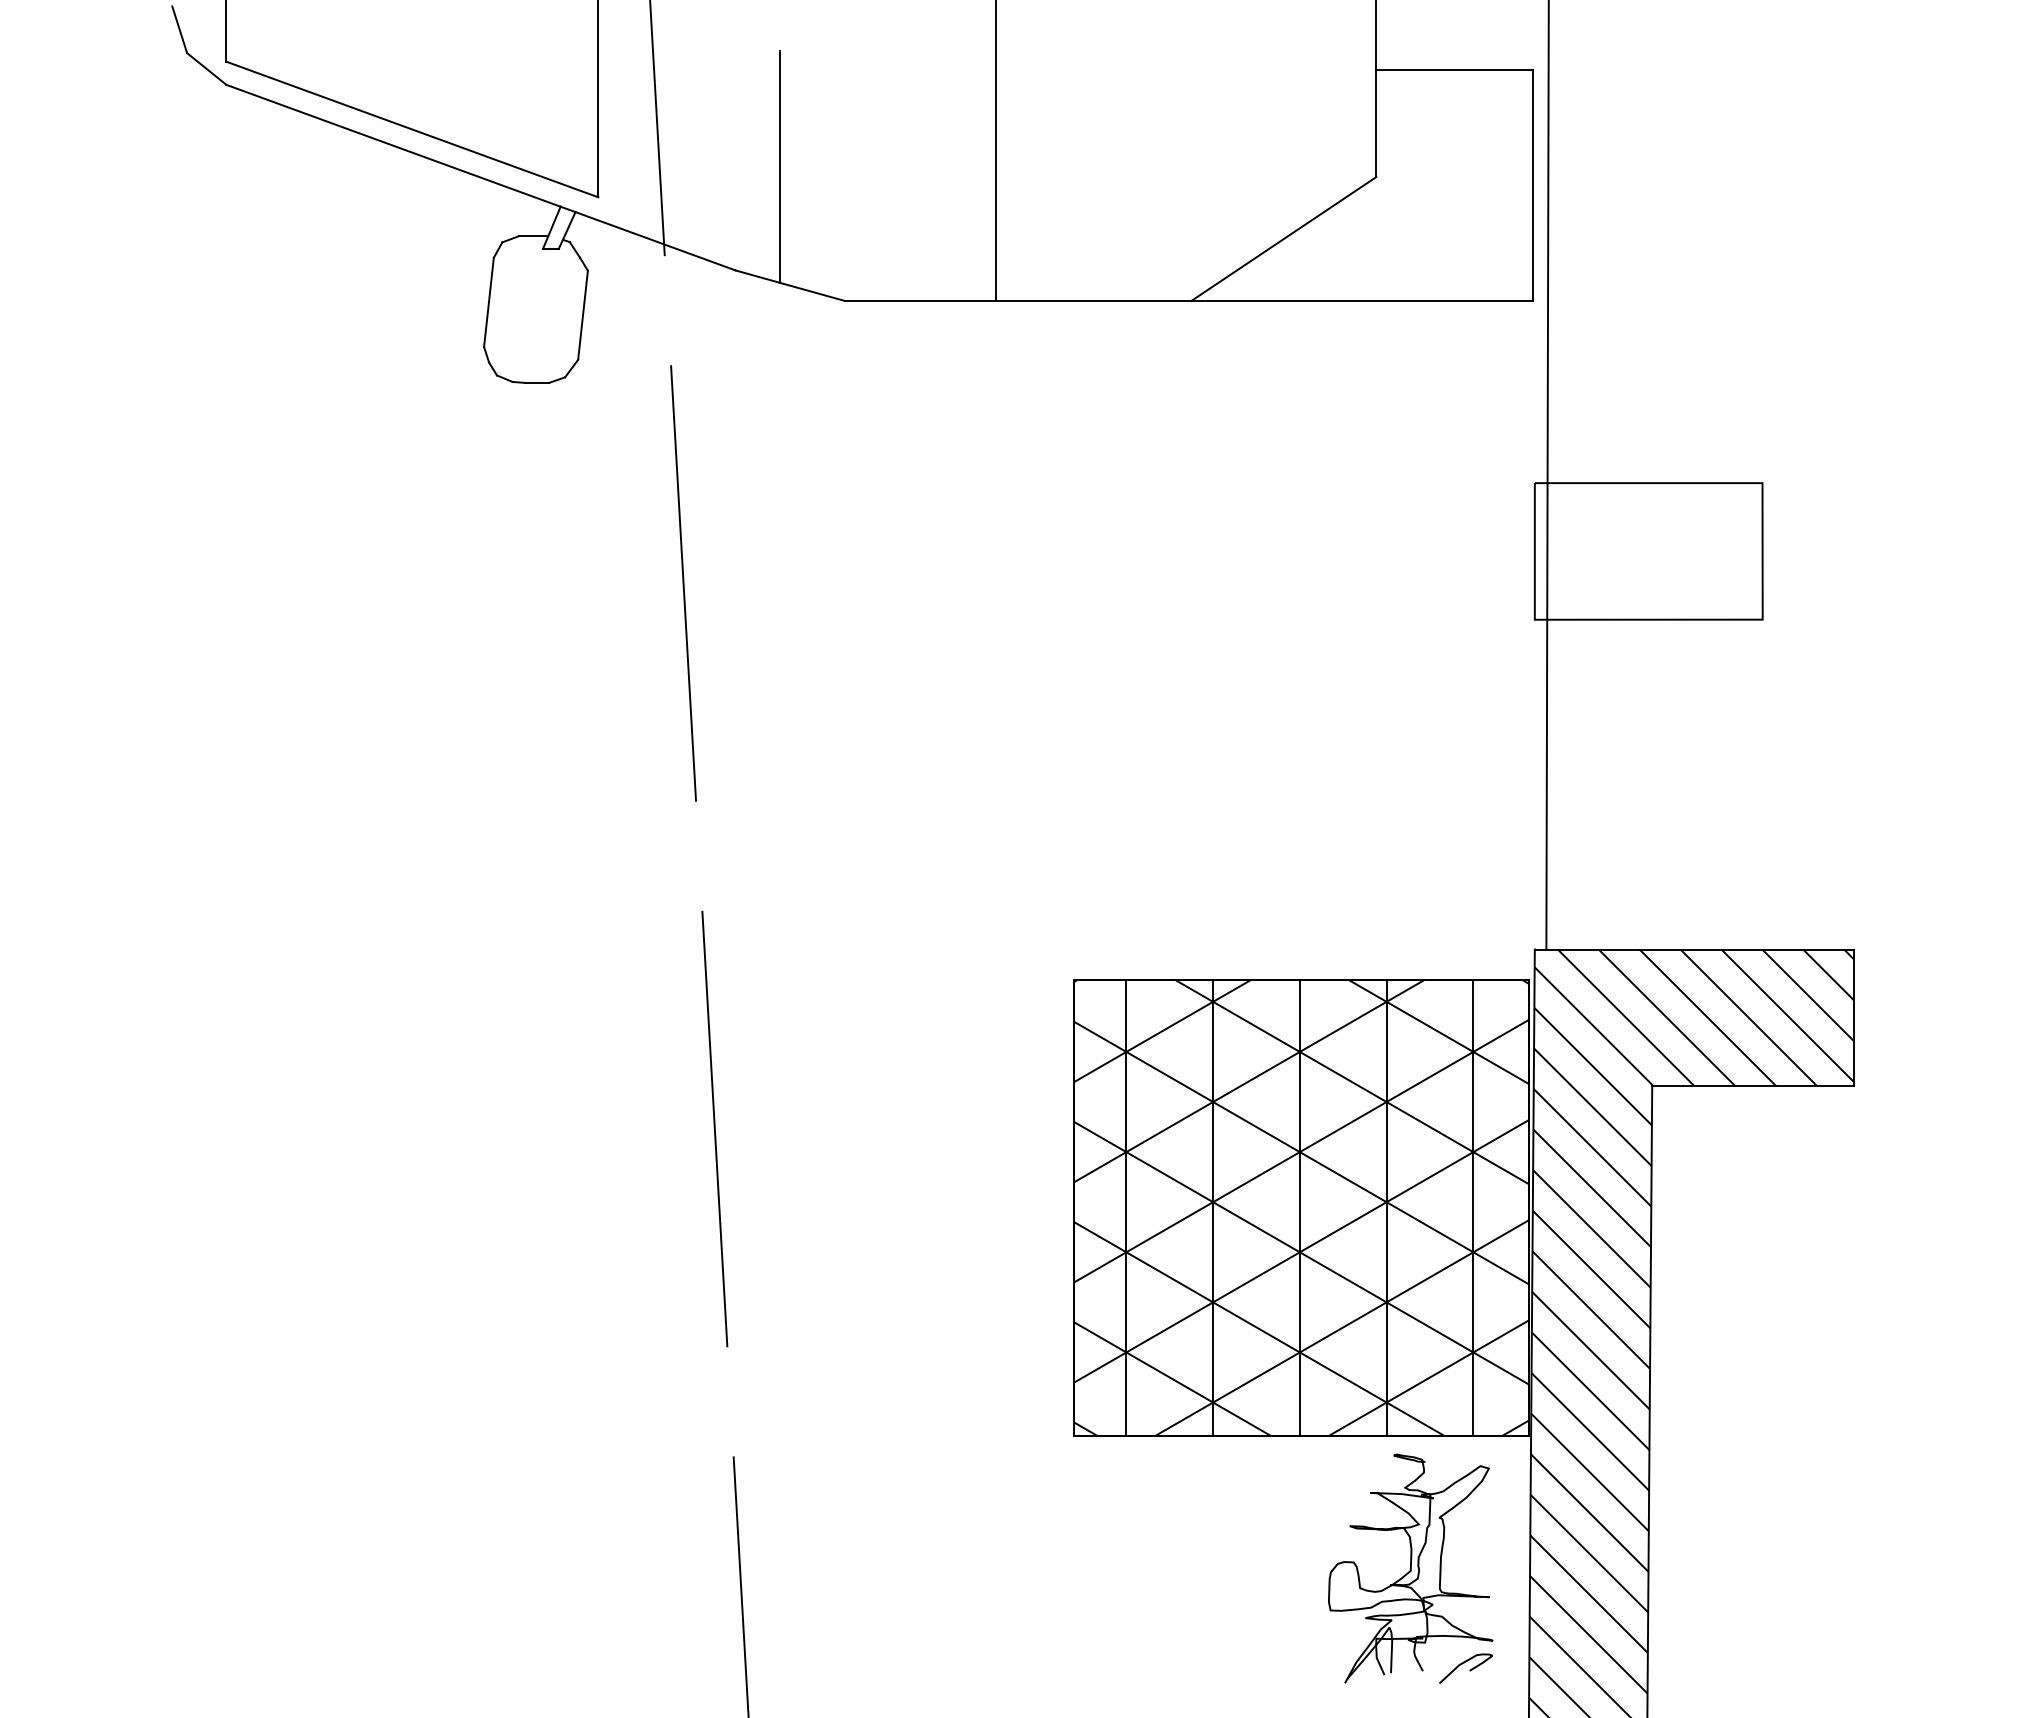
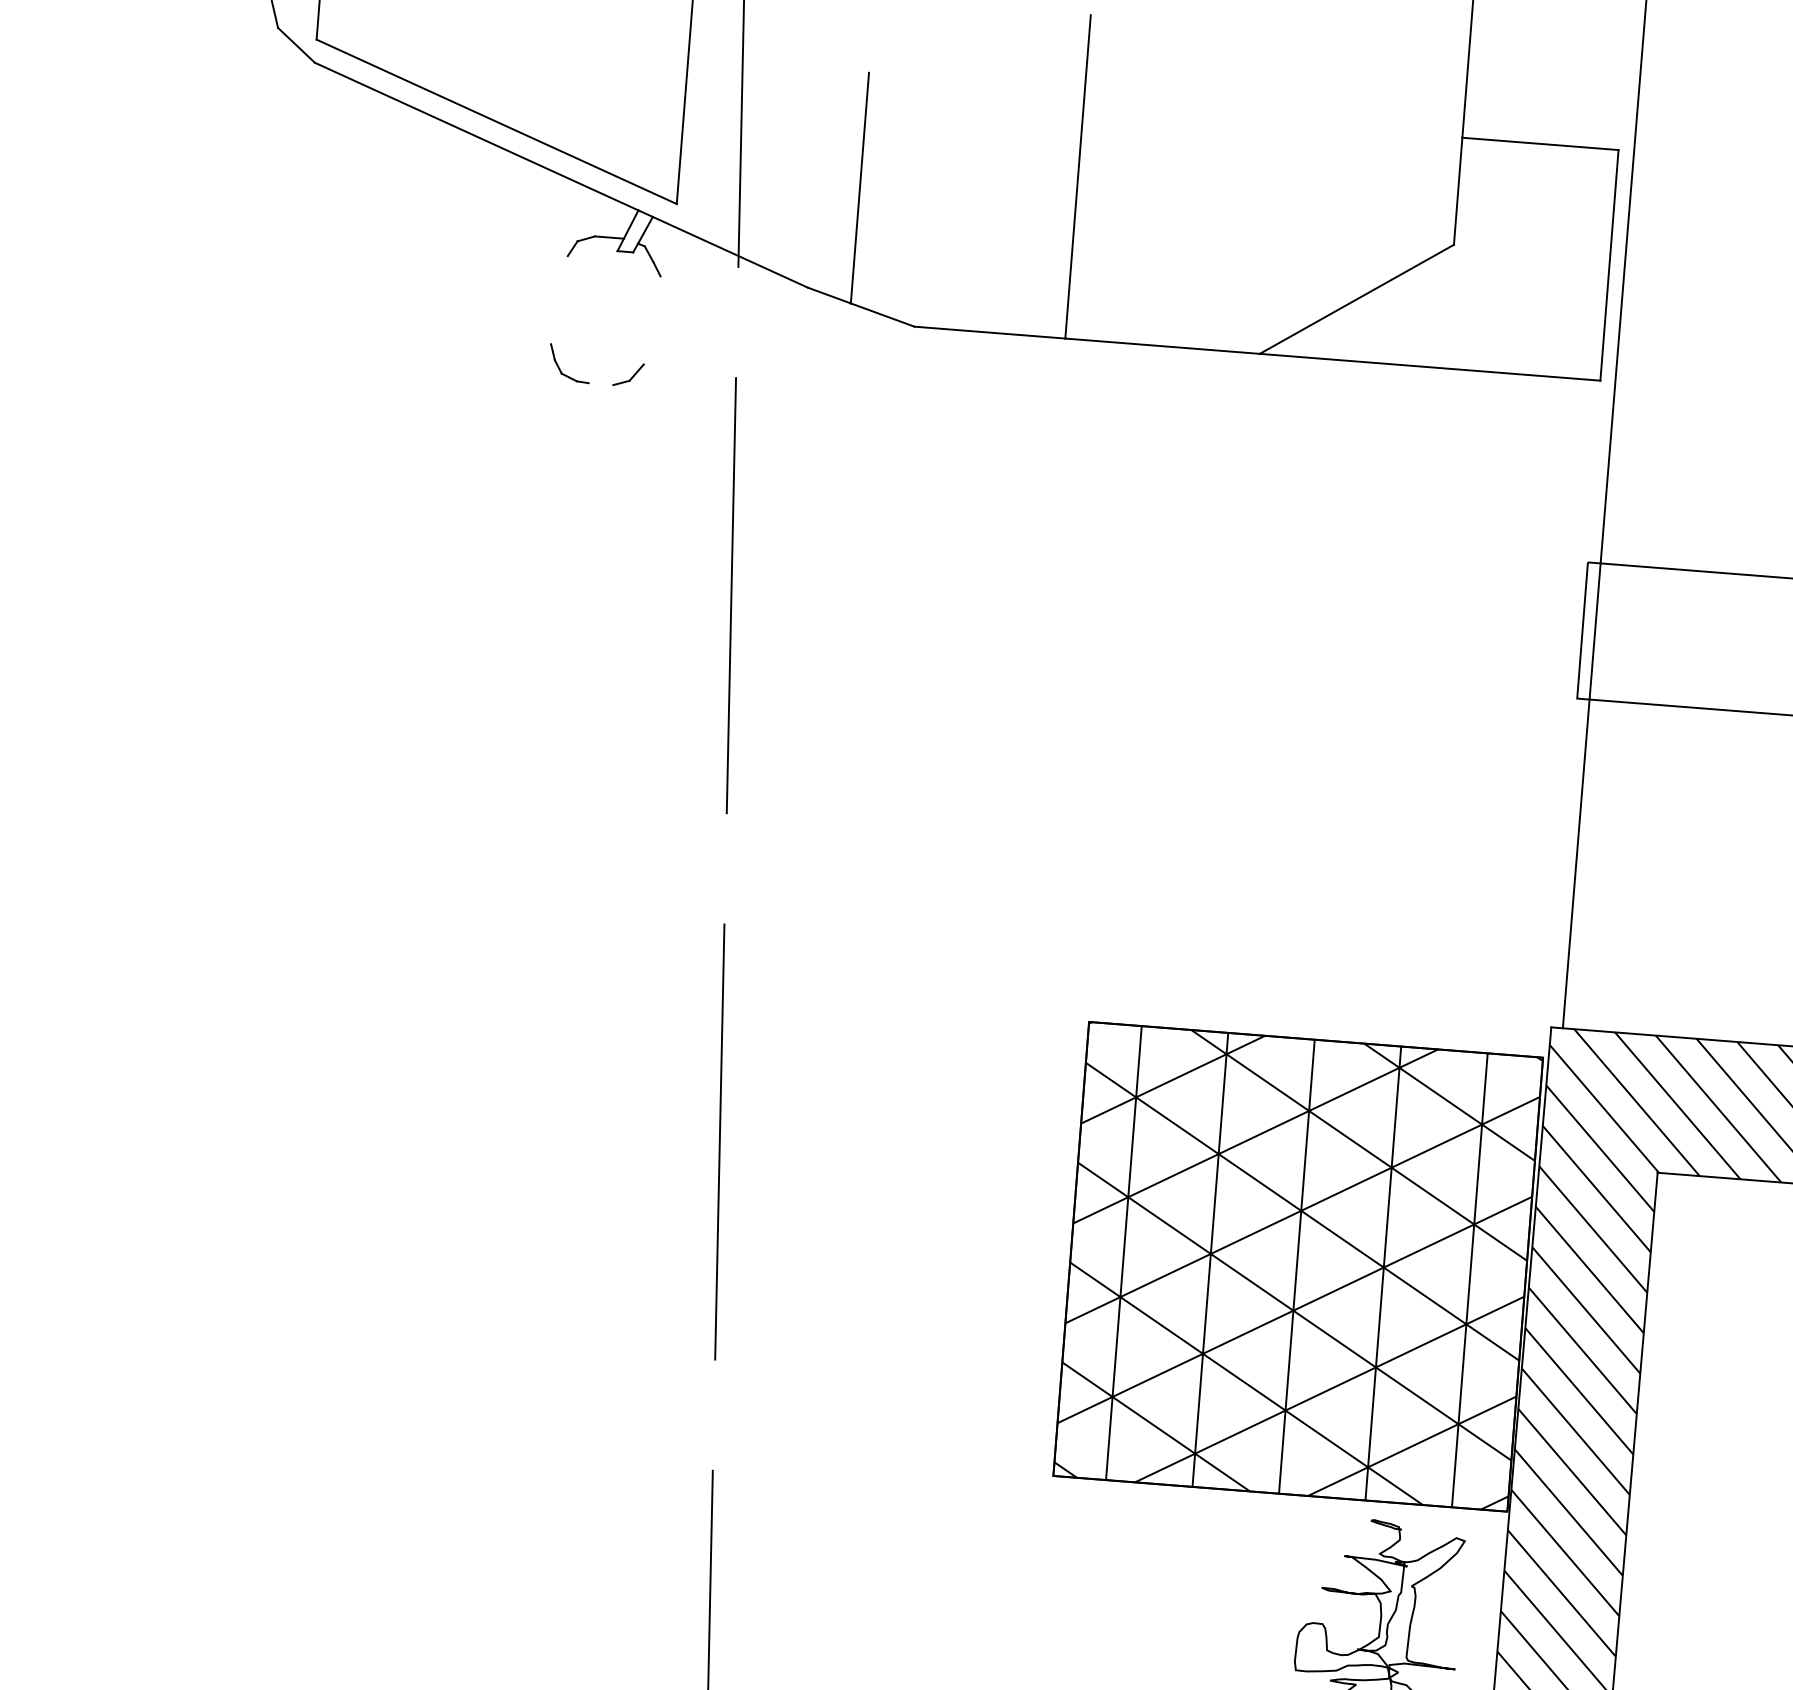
line: (488, 301) -> (559, 299), removed
line: (582, 314) -> (651, 319), removed
line: (536, 382) -> (600, 383), removed

